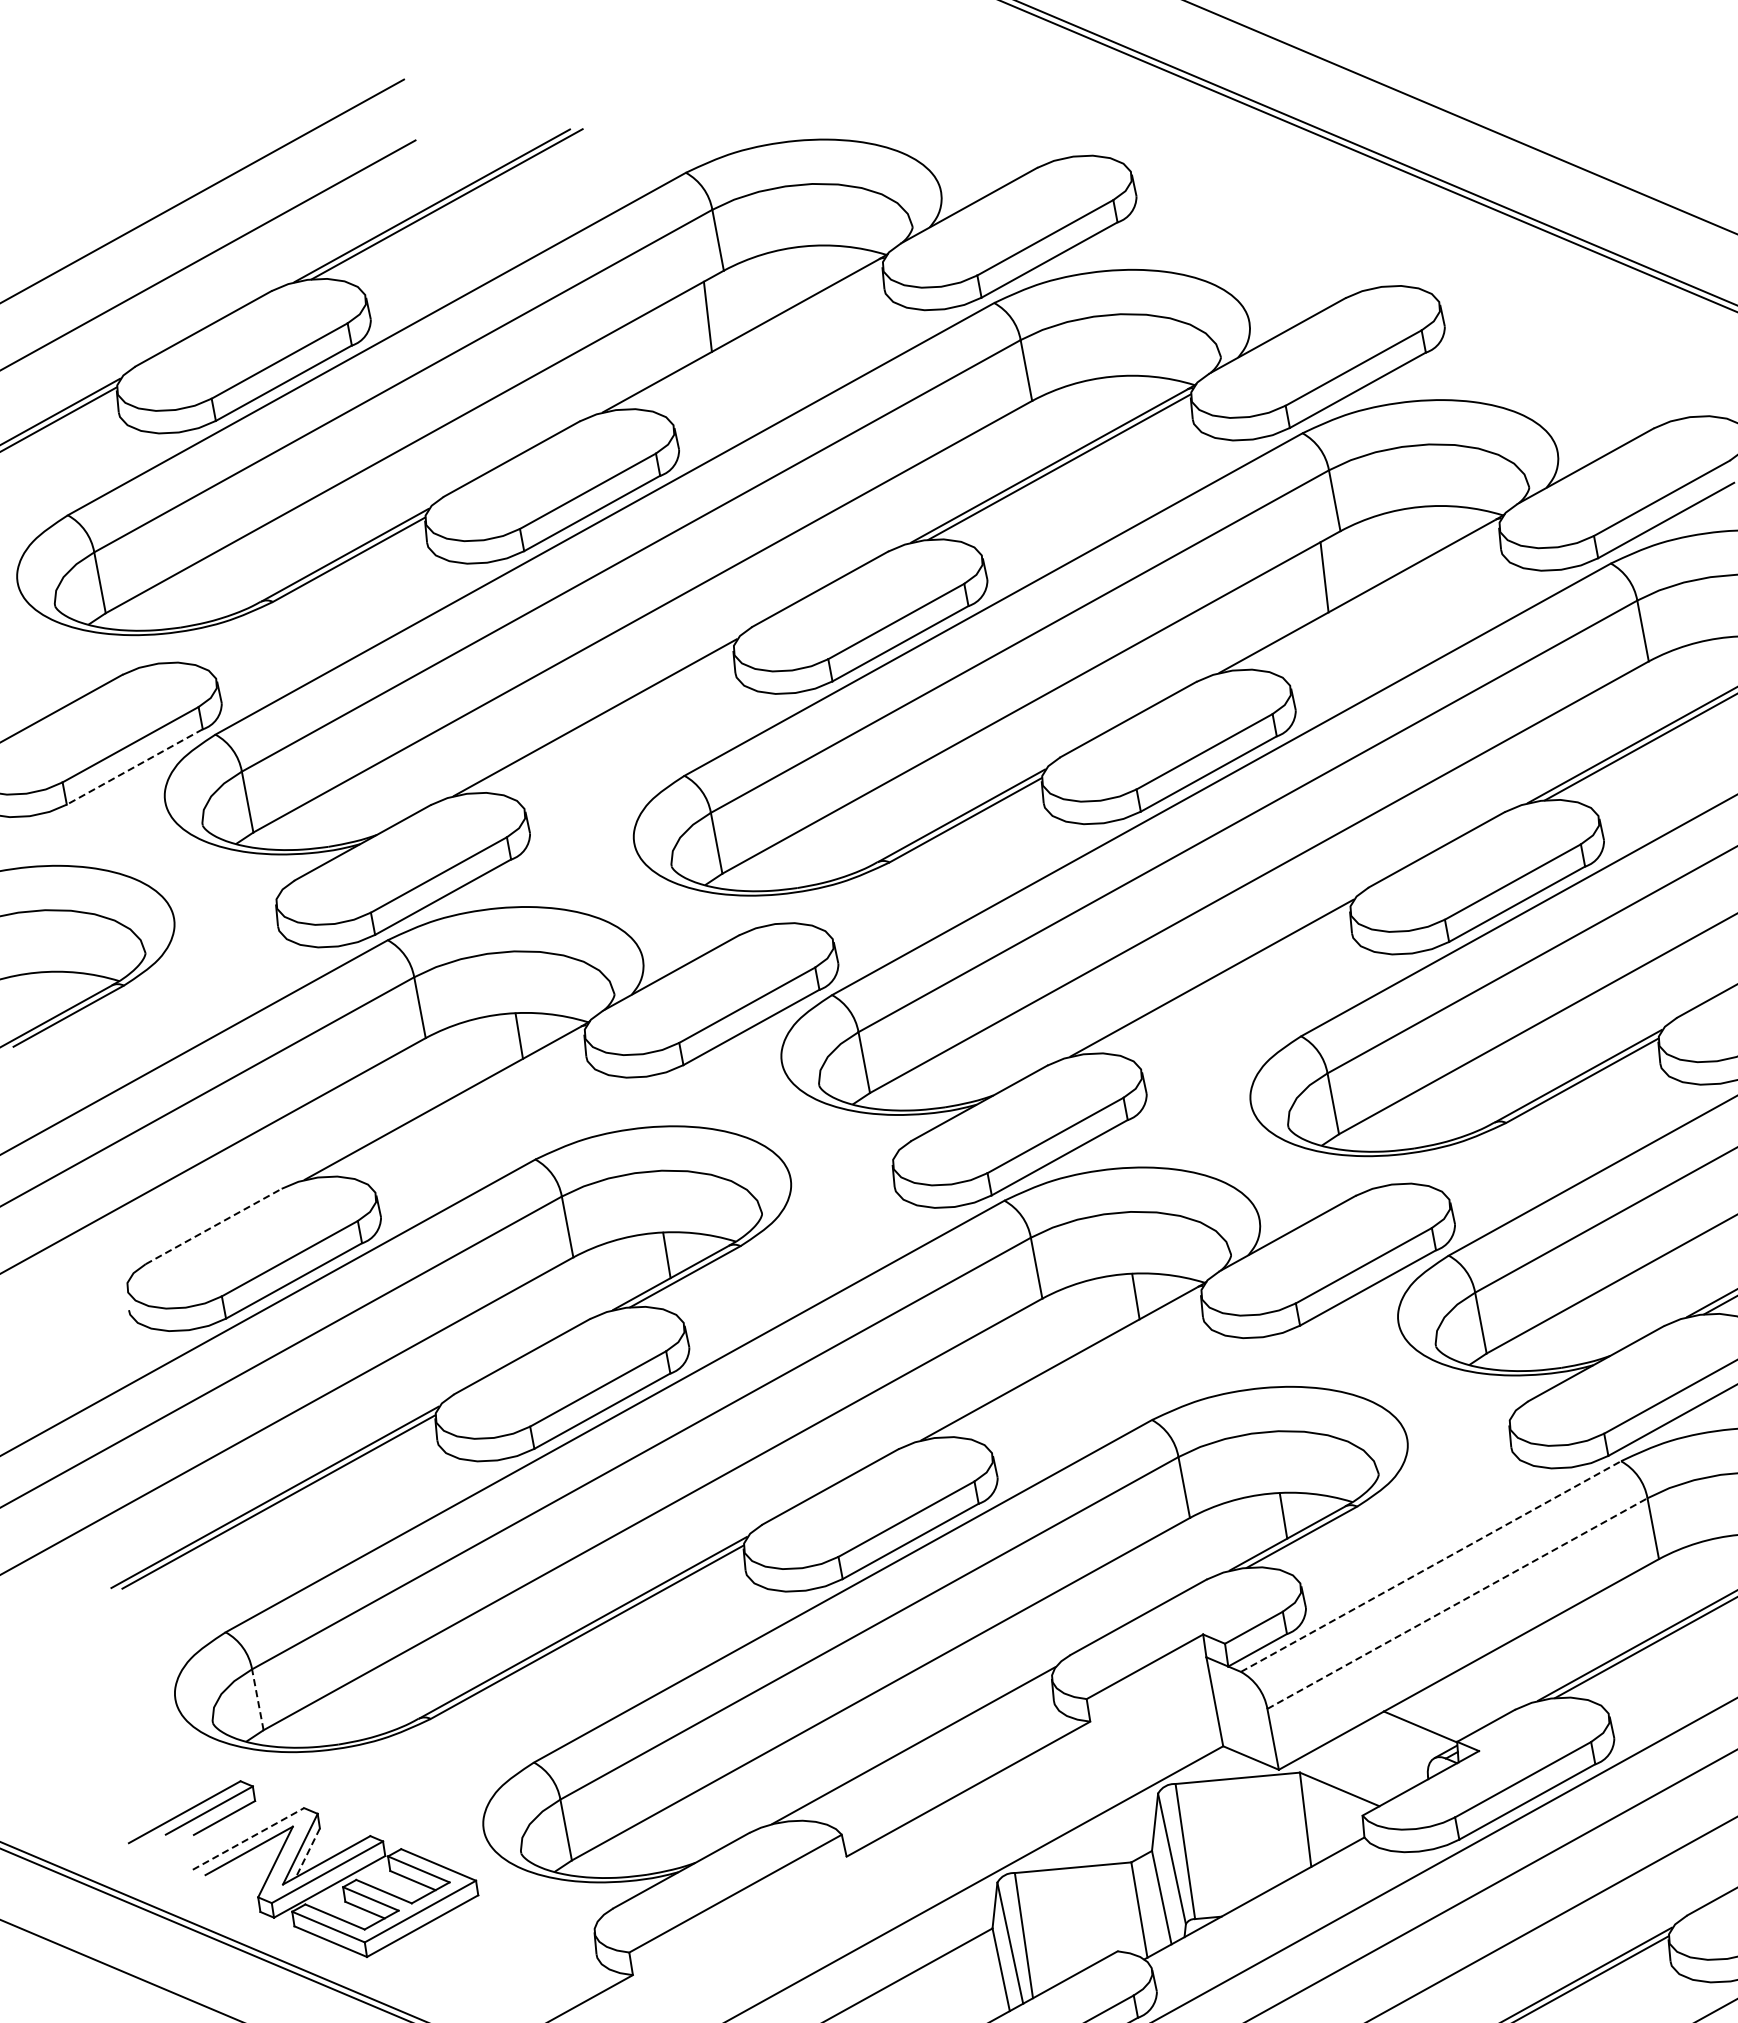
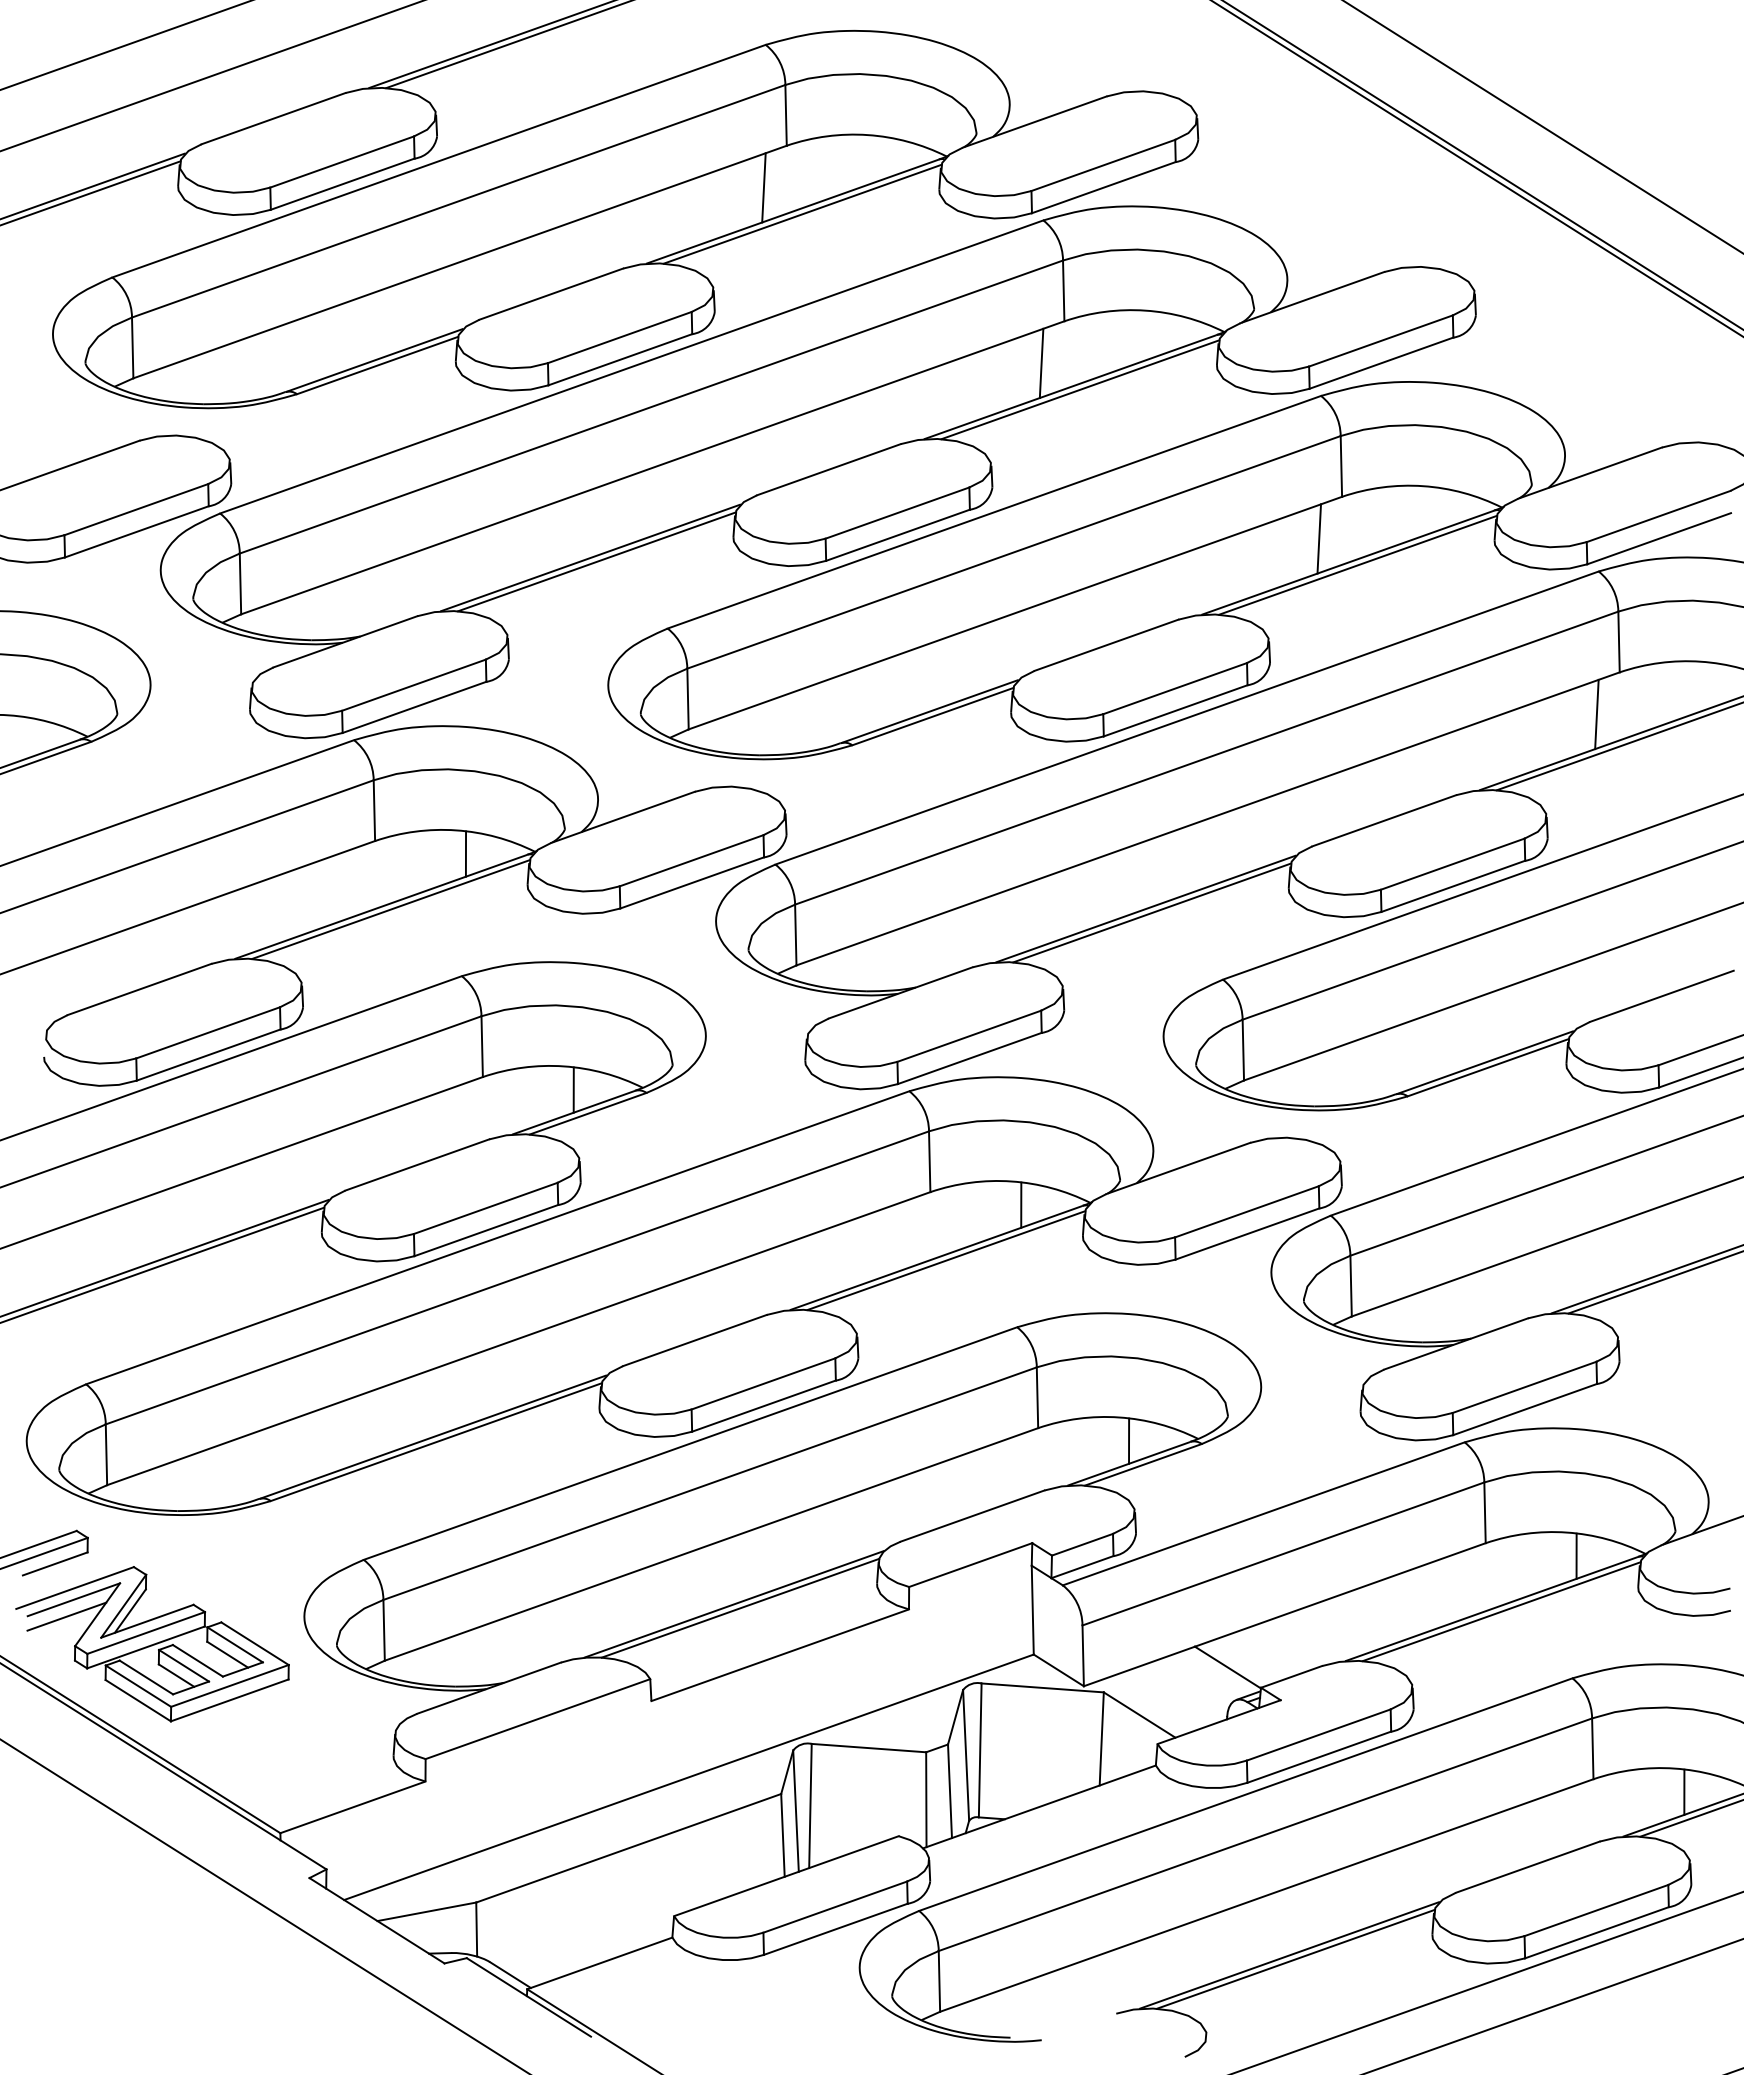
line: (750, 336) -> (802, 213), added
line: (1016, 447) -> (1041, 363), added
line: (1367, 596) -> (1357, 564), added
line: (1632, 707) -> (1596, 714), added
line: (601, 720) -> (596, 561), added
line: (134, 767) -> (136, 532), dashed -> solid
line: (1218, 980) -> (1151, 912), added
line: (452, 1104) -> (390, 909), added
line: (214, 1226) -> (140, 989), dashed -> solid
line: (1069, 1364) -> (946, 1260), added
line: (1431, 1566) -> (1264, 1513), dashed -> solid
line: (1457, 1603) -> (1283, 1553), dashed -> solid
line: (257, 1699) -> (106, 1454), dashed -> solid
line: (920, 1747) -> (740, 1607), added
line: (248, 1838) -> (75, 1587), dashed -> solid
line: (308, 1853) -> (130, 1611), dashed -> solid
line: (244, 1868) -> (66, 1616), added

